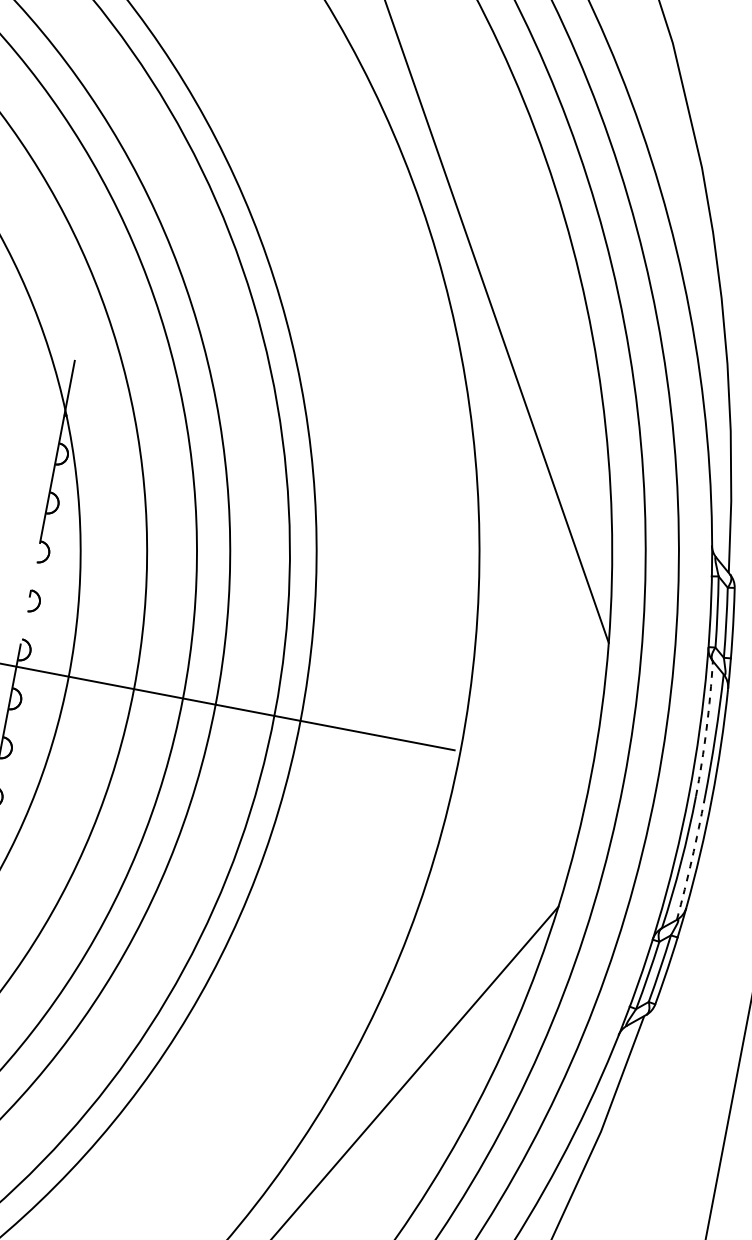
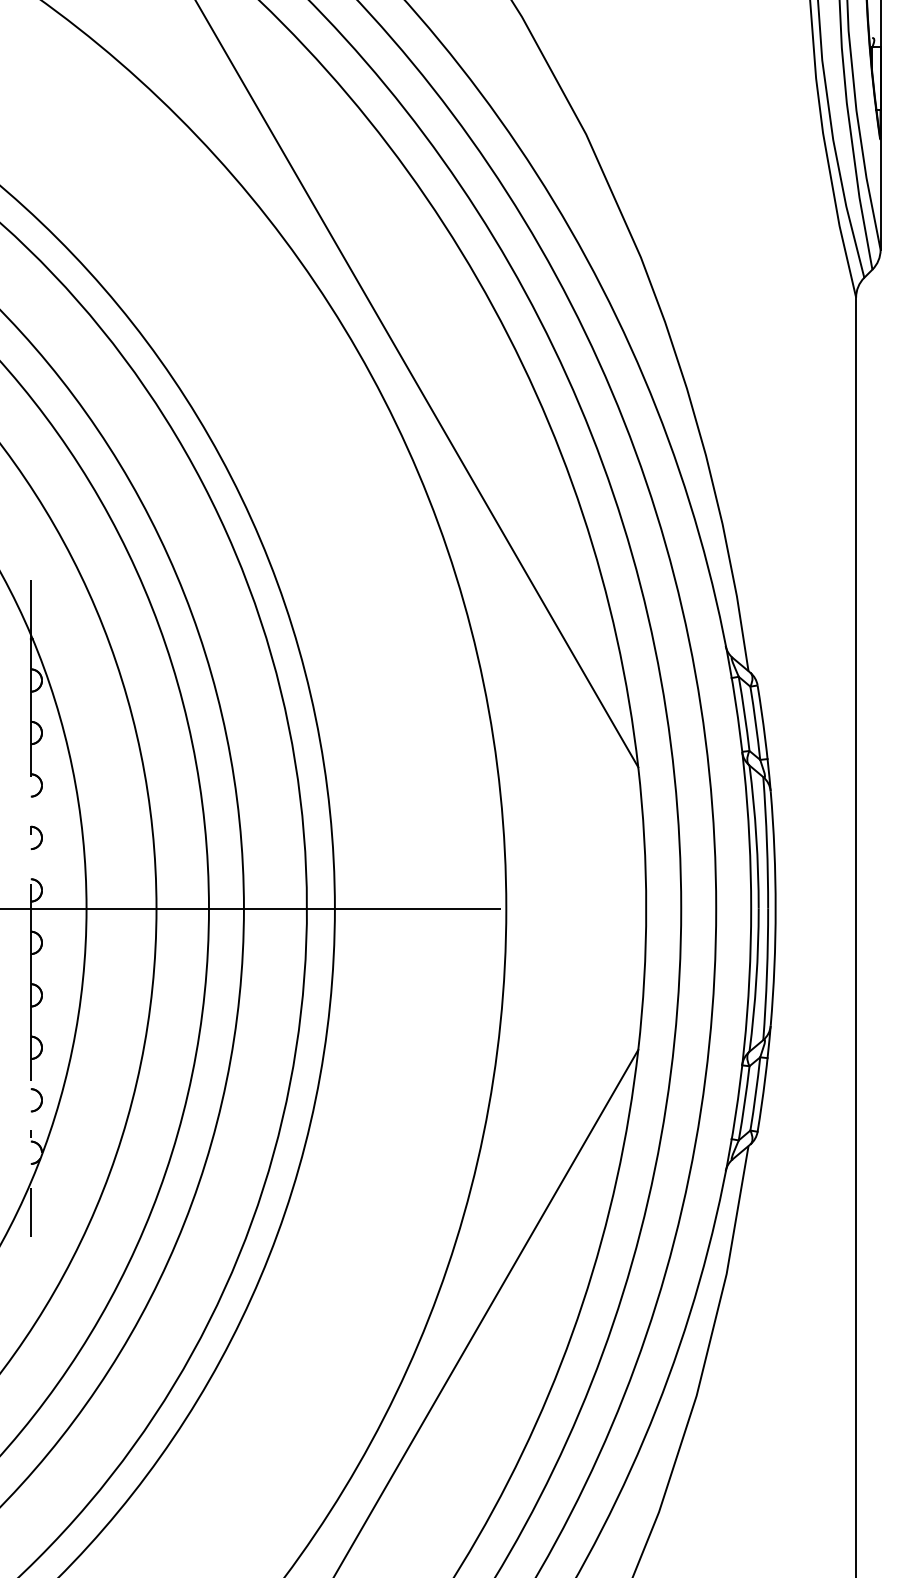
arc: (706, 728) -> (756, 836), dashed -> solid
arc: (691, 859) -> (766, 974), dashed -> solid

